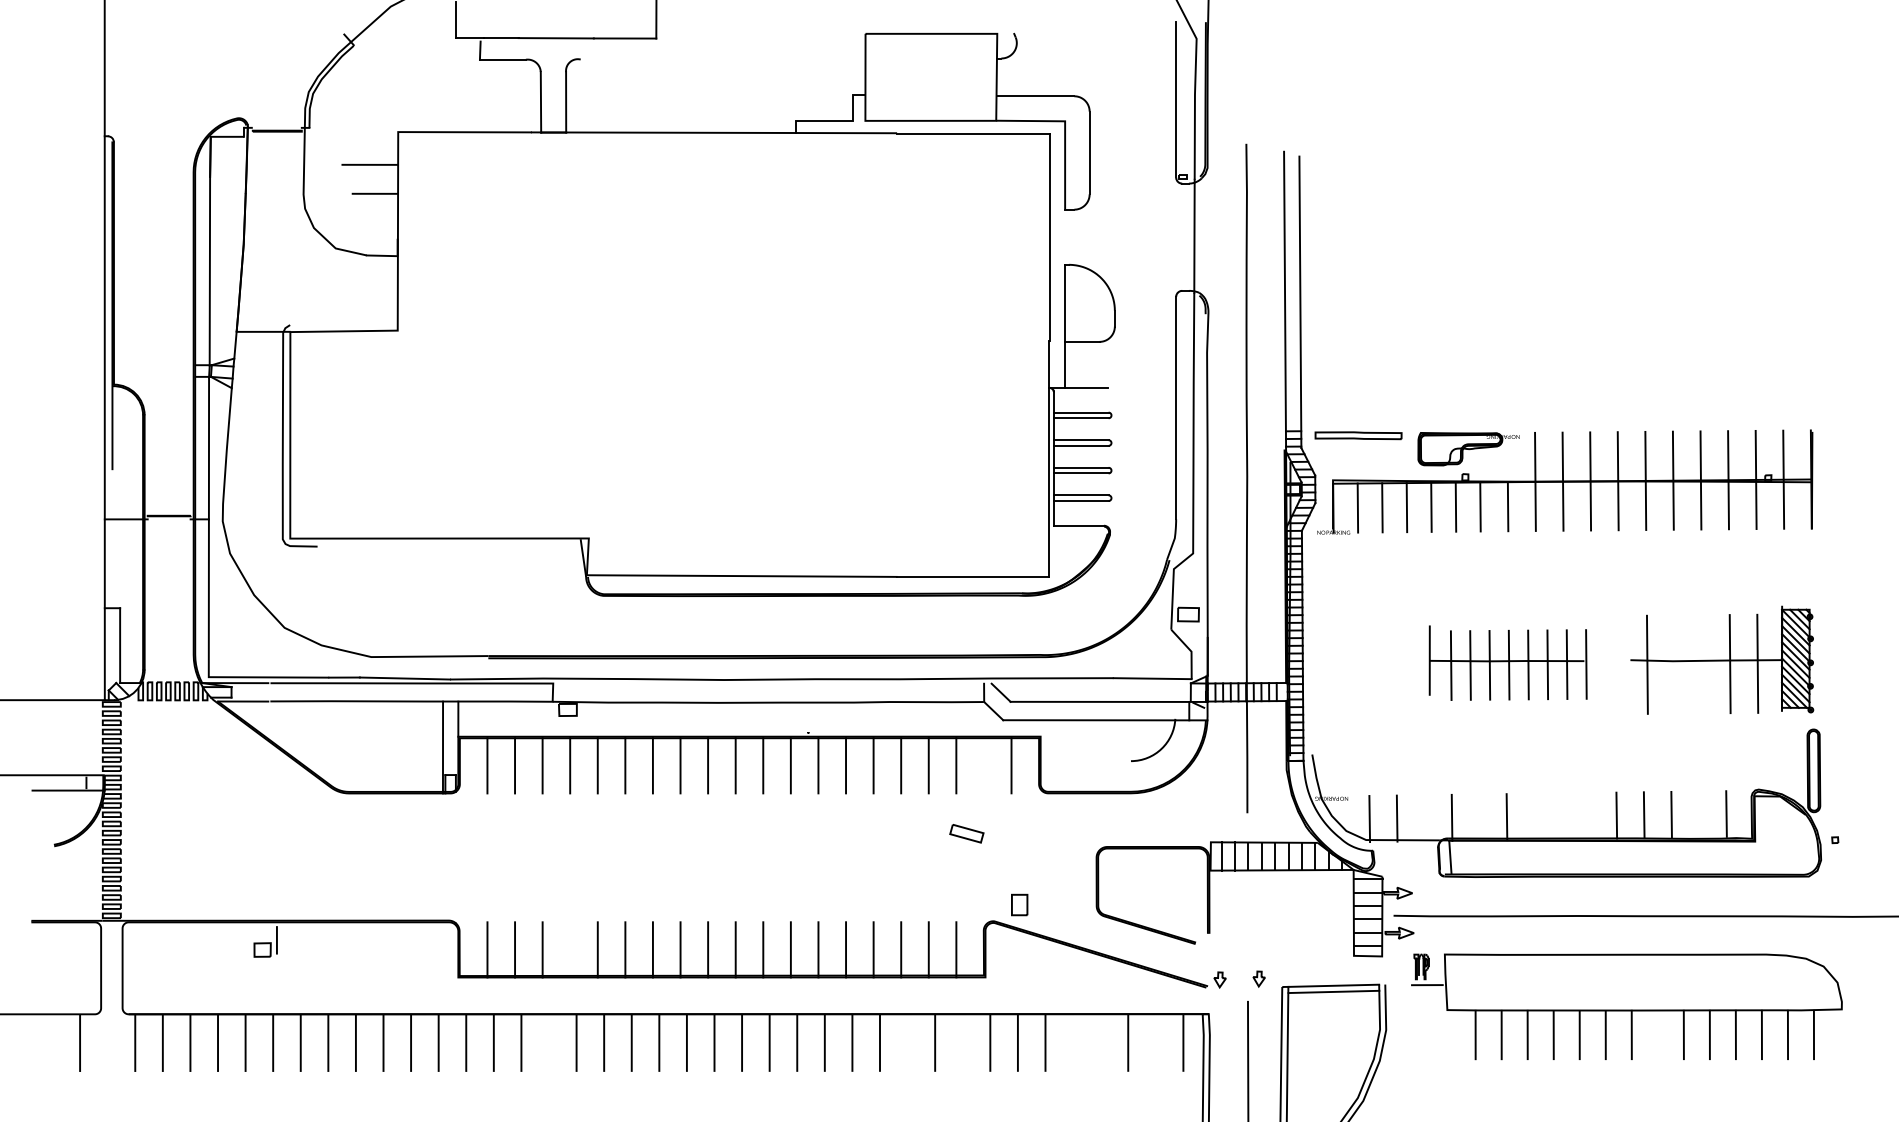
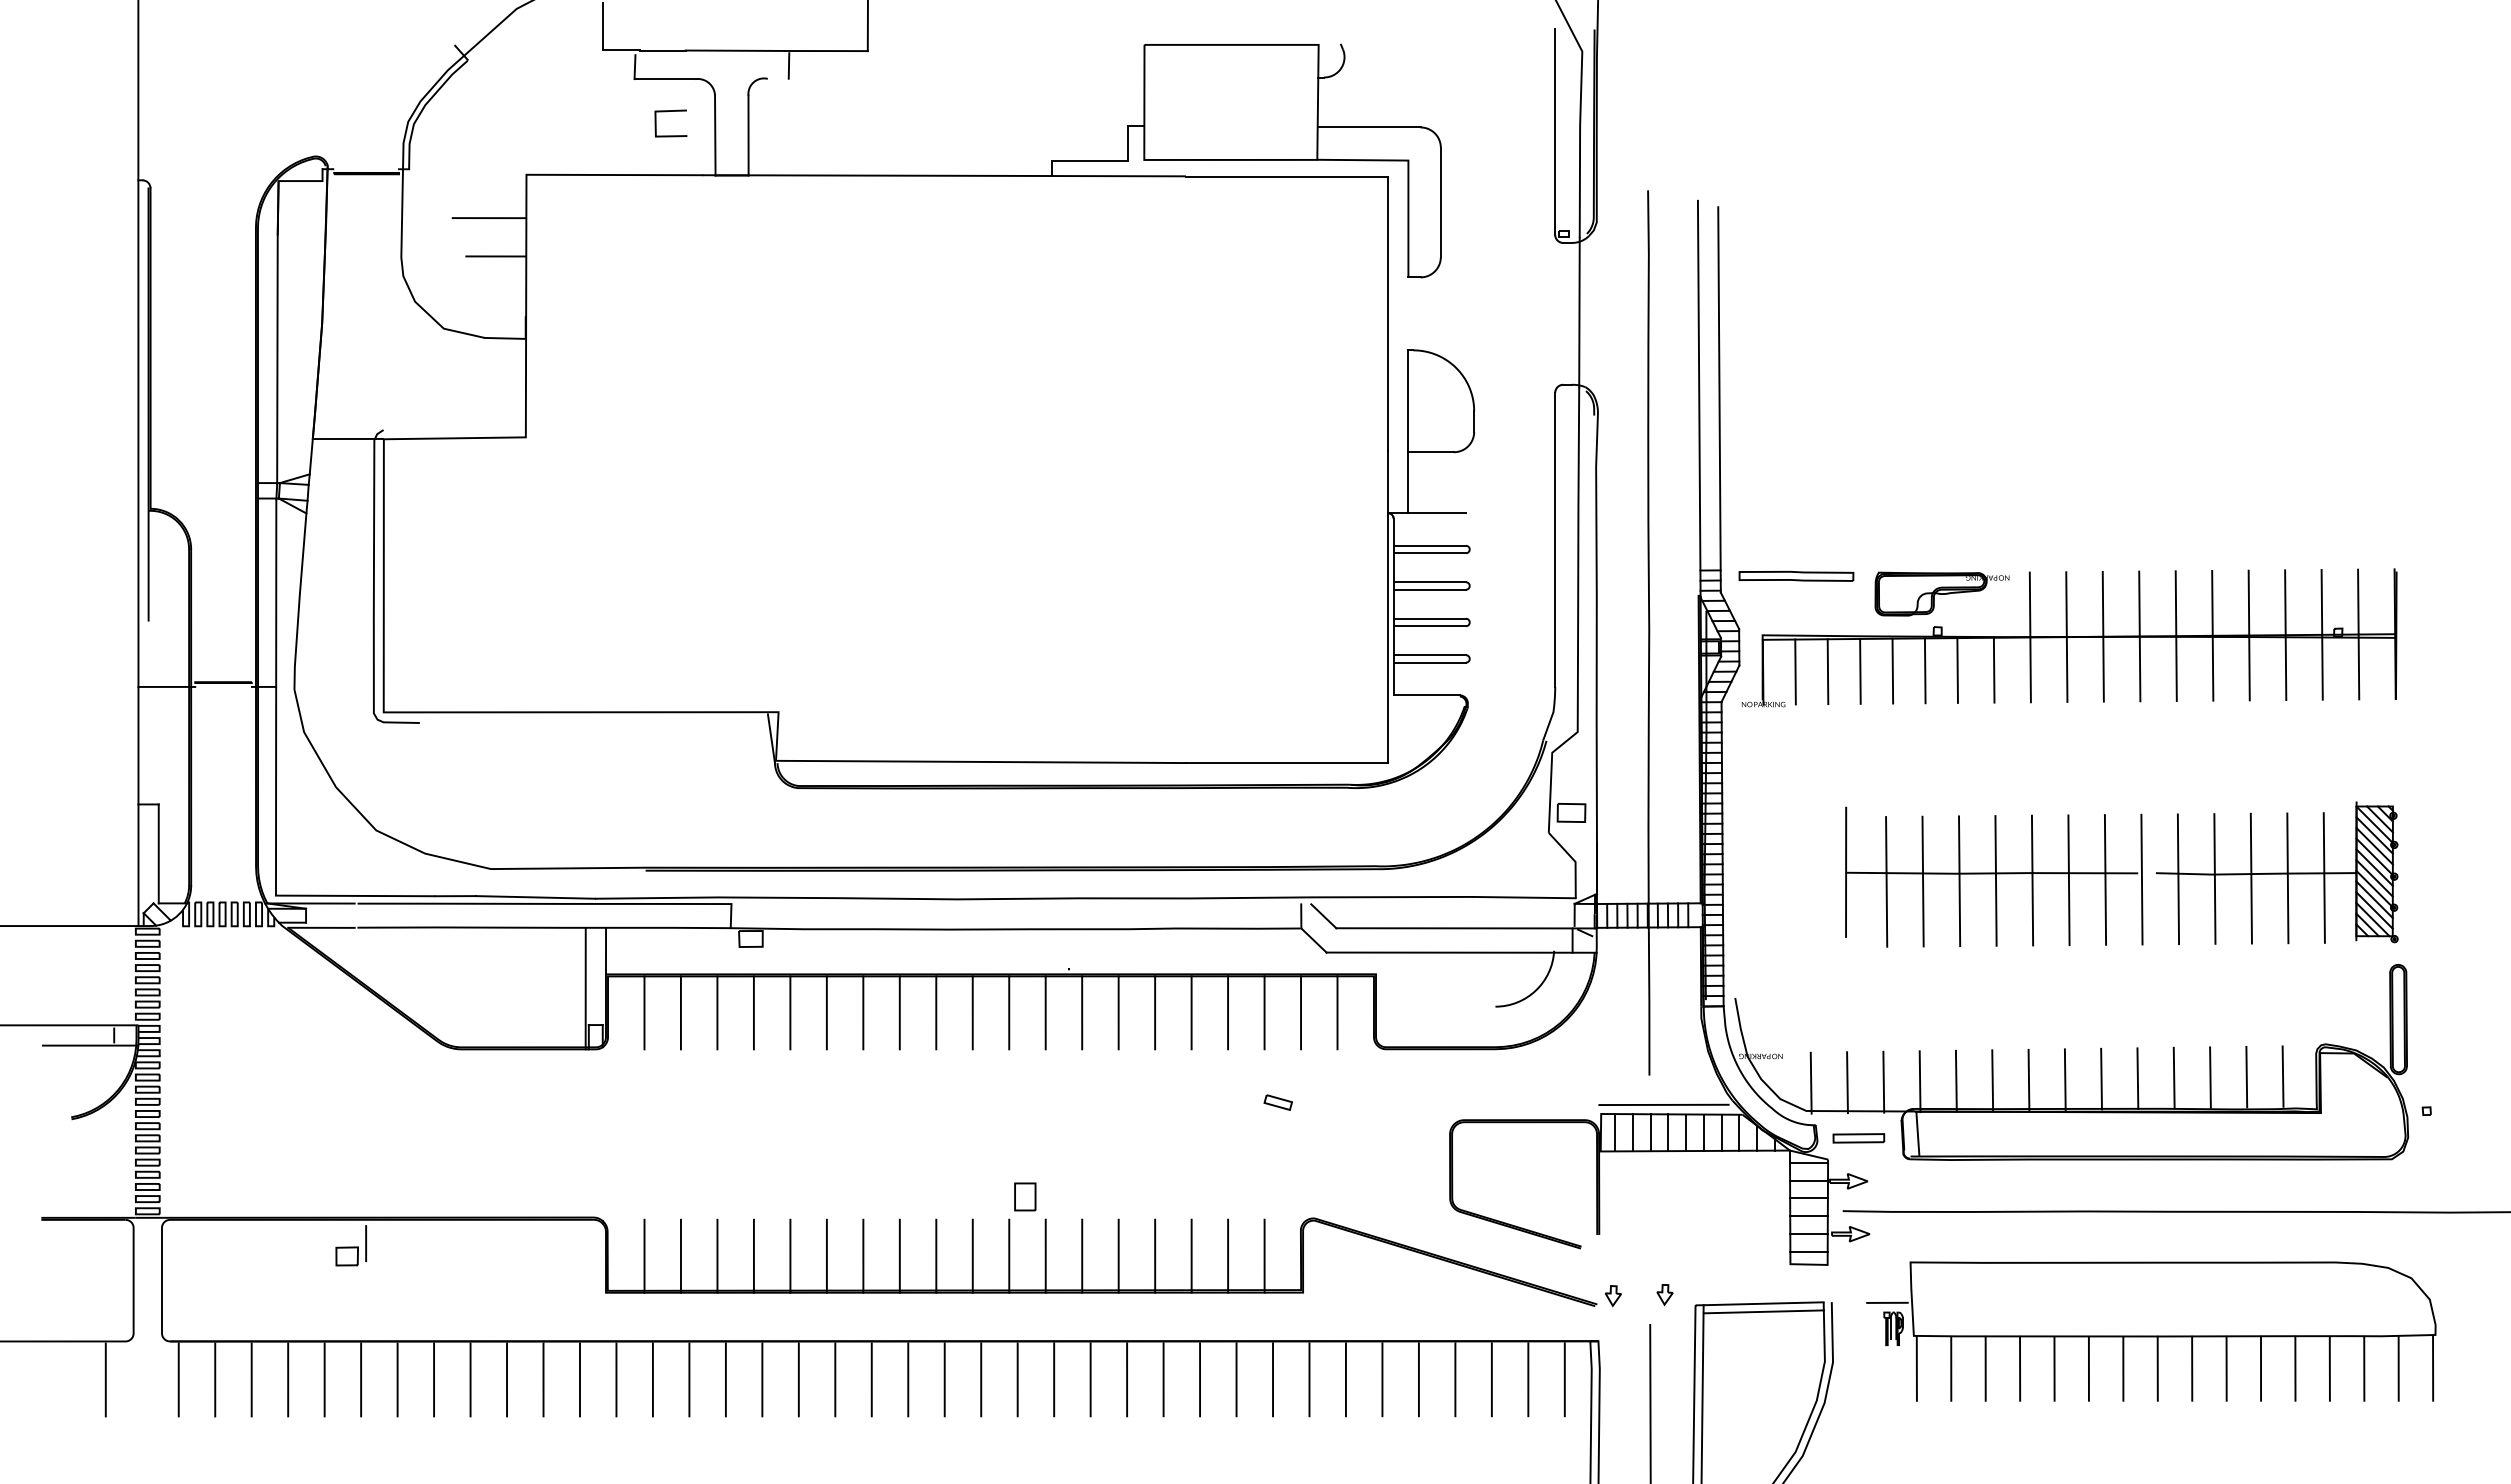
line: (596, 49) -> (788, 65), added
line: (504, 84) -> (666, 112), added
part: (1508, 662) -> (1994, 876), size x1.43
line: (1674, 664) -> (2214, 878), added
line: (1701, 664) -> (2250, 878), added
line: (984, 765) -> (1301, 1012), added
line: (1698, 813) -> (2246, 1076), added
line: (1589, 815) -> (2101, 1078), added
line: (1478, 816) -> (1955, 1080), added
line: (1534, 816) -> (2028, 1079), added
line: (1561, 816) -> (2064, 1079), added
line: (1424, 817) -> (1883, 1081), added
part: (966, 833) -> (1277, 1102), size x0.62
line: (1258, 835) -> (1663, 1104), added
part: (1405, 860) -> (1858, 1138), added
part: (1019, 904) -> (1025, 1196), moved
line: (569, 949) -> (753, 1255), added
part: (1421, 966) -> (1893, 1328), moved
line: (1449, 1034) -> (1916, 1368), added
line: (1658, 1034) -> (2192, 1368), added
line: (1840, 1034) -> (2433, 1367), added
line: (548, 1043) -> (725, 1379), added
line: (907, 1043) -> (1200, 1379), added
line: (963, 1043) -> (1273, 1379), added
line: (1072, 1043) -> (1418, 1379), added
line: (1100, 1043) -> (1455, 1379), added
line: (1155, 1043) -> (1528, 1379), added

